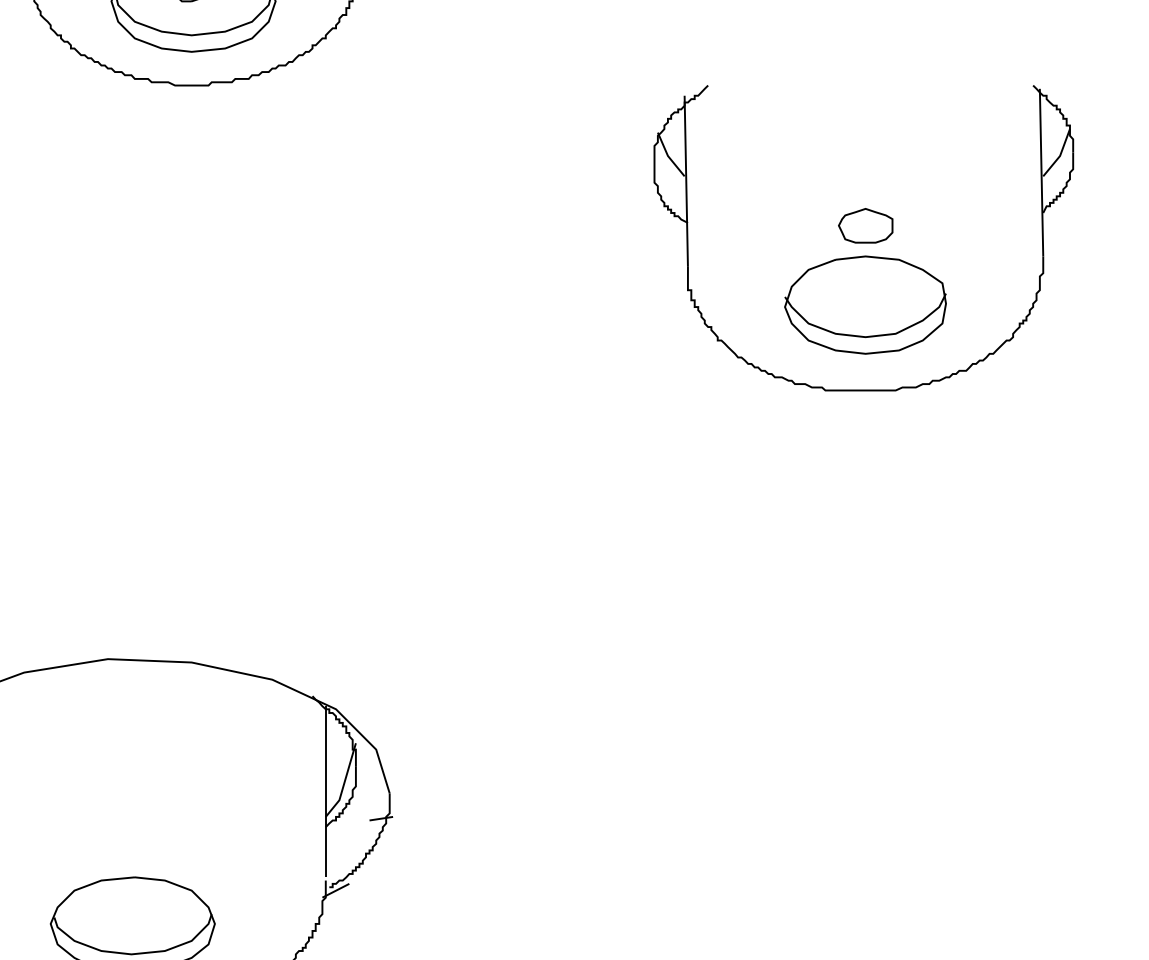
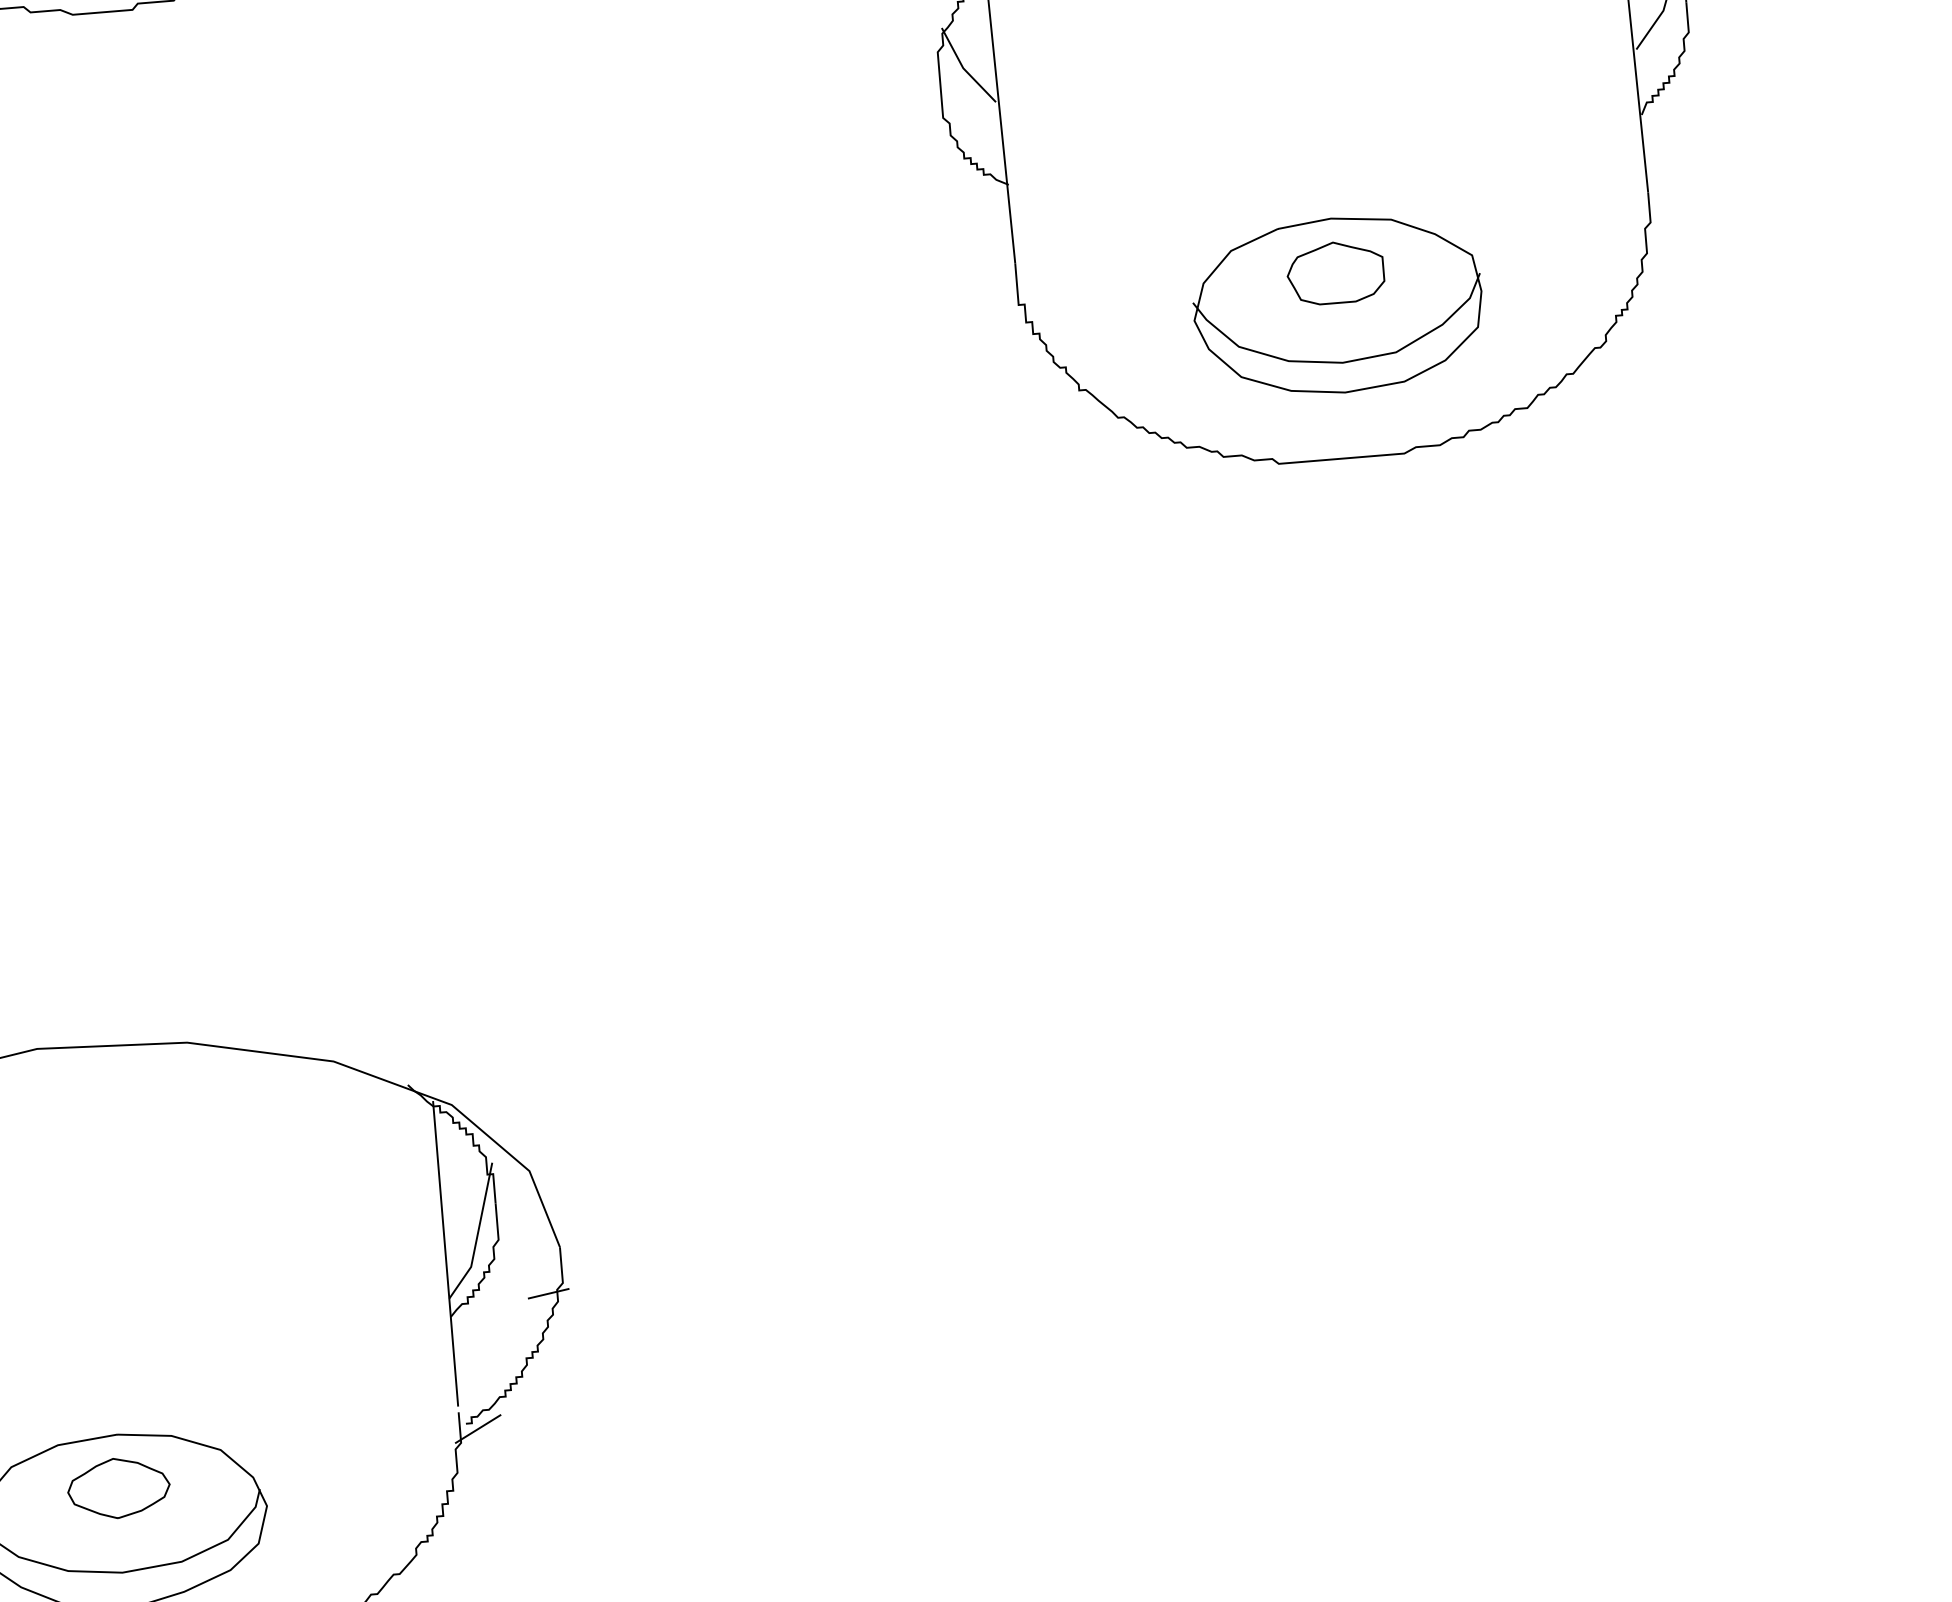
part: (865, 225) -> (1335, 272), moved
part: (133, 906) -> (119, 1486), added

